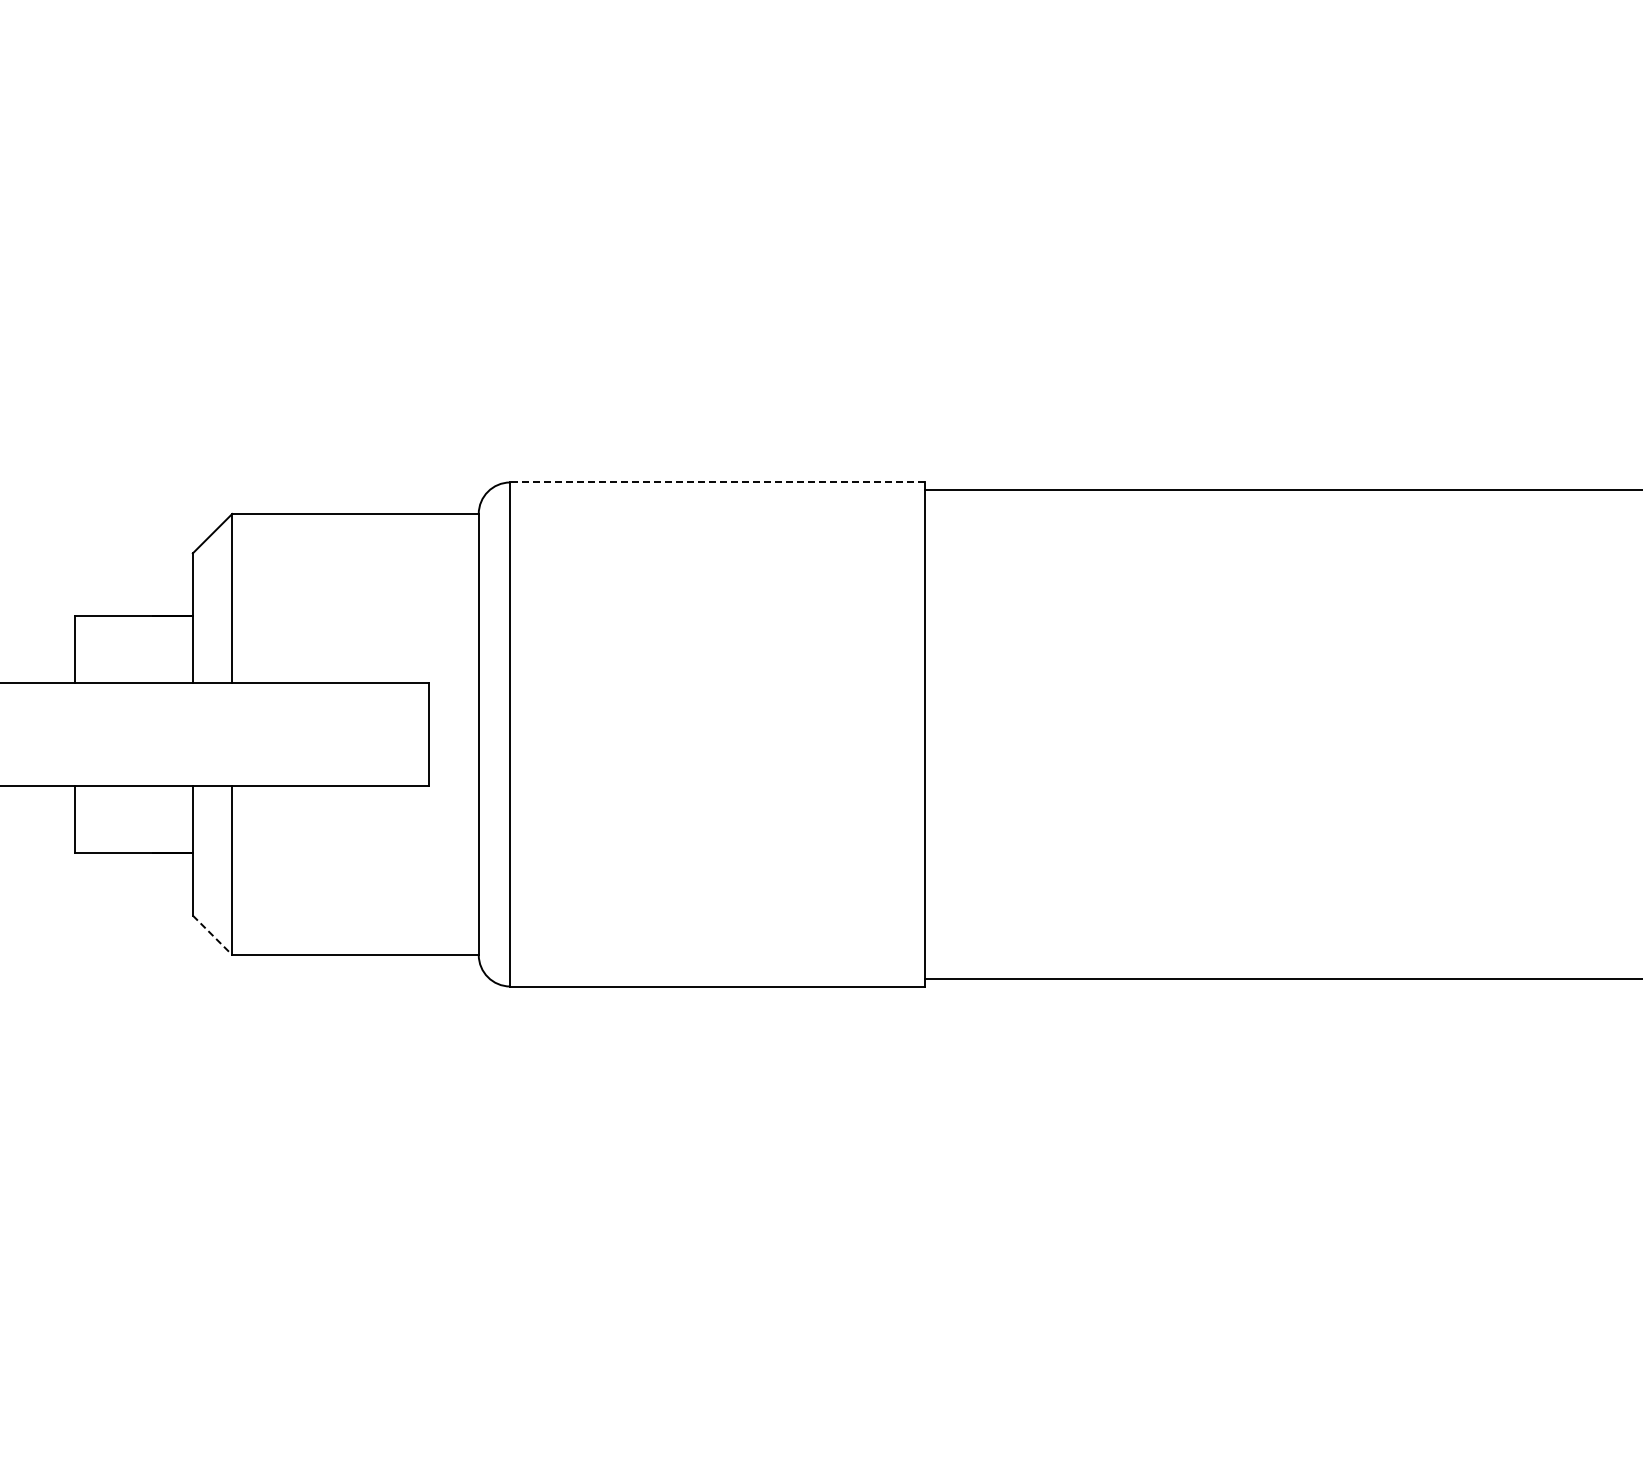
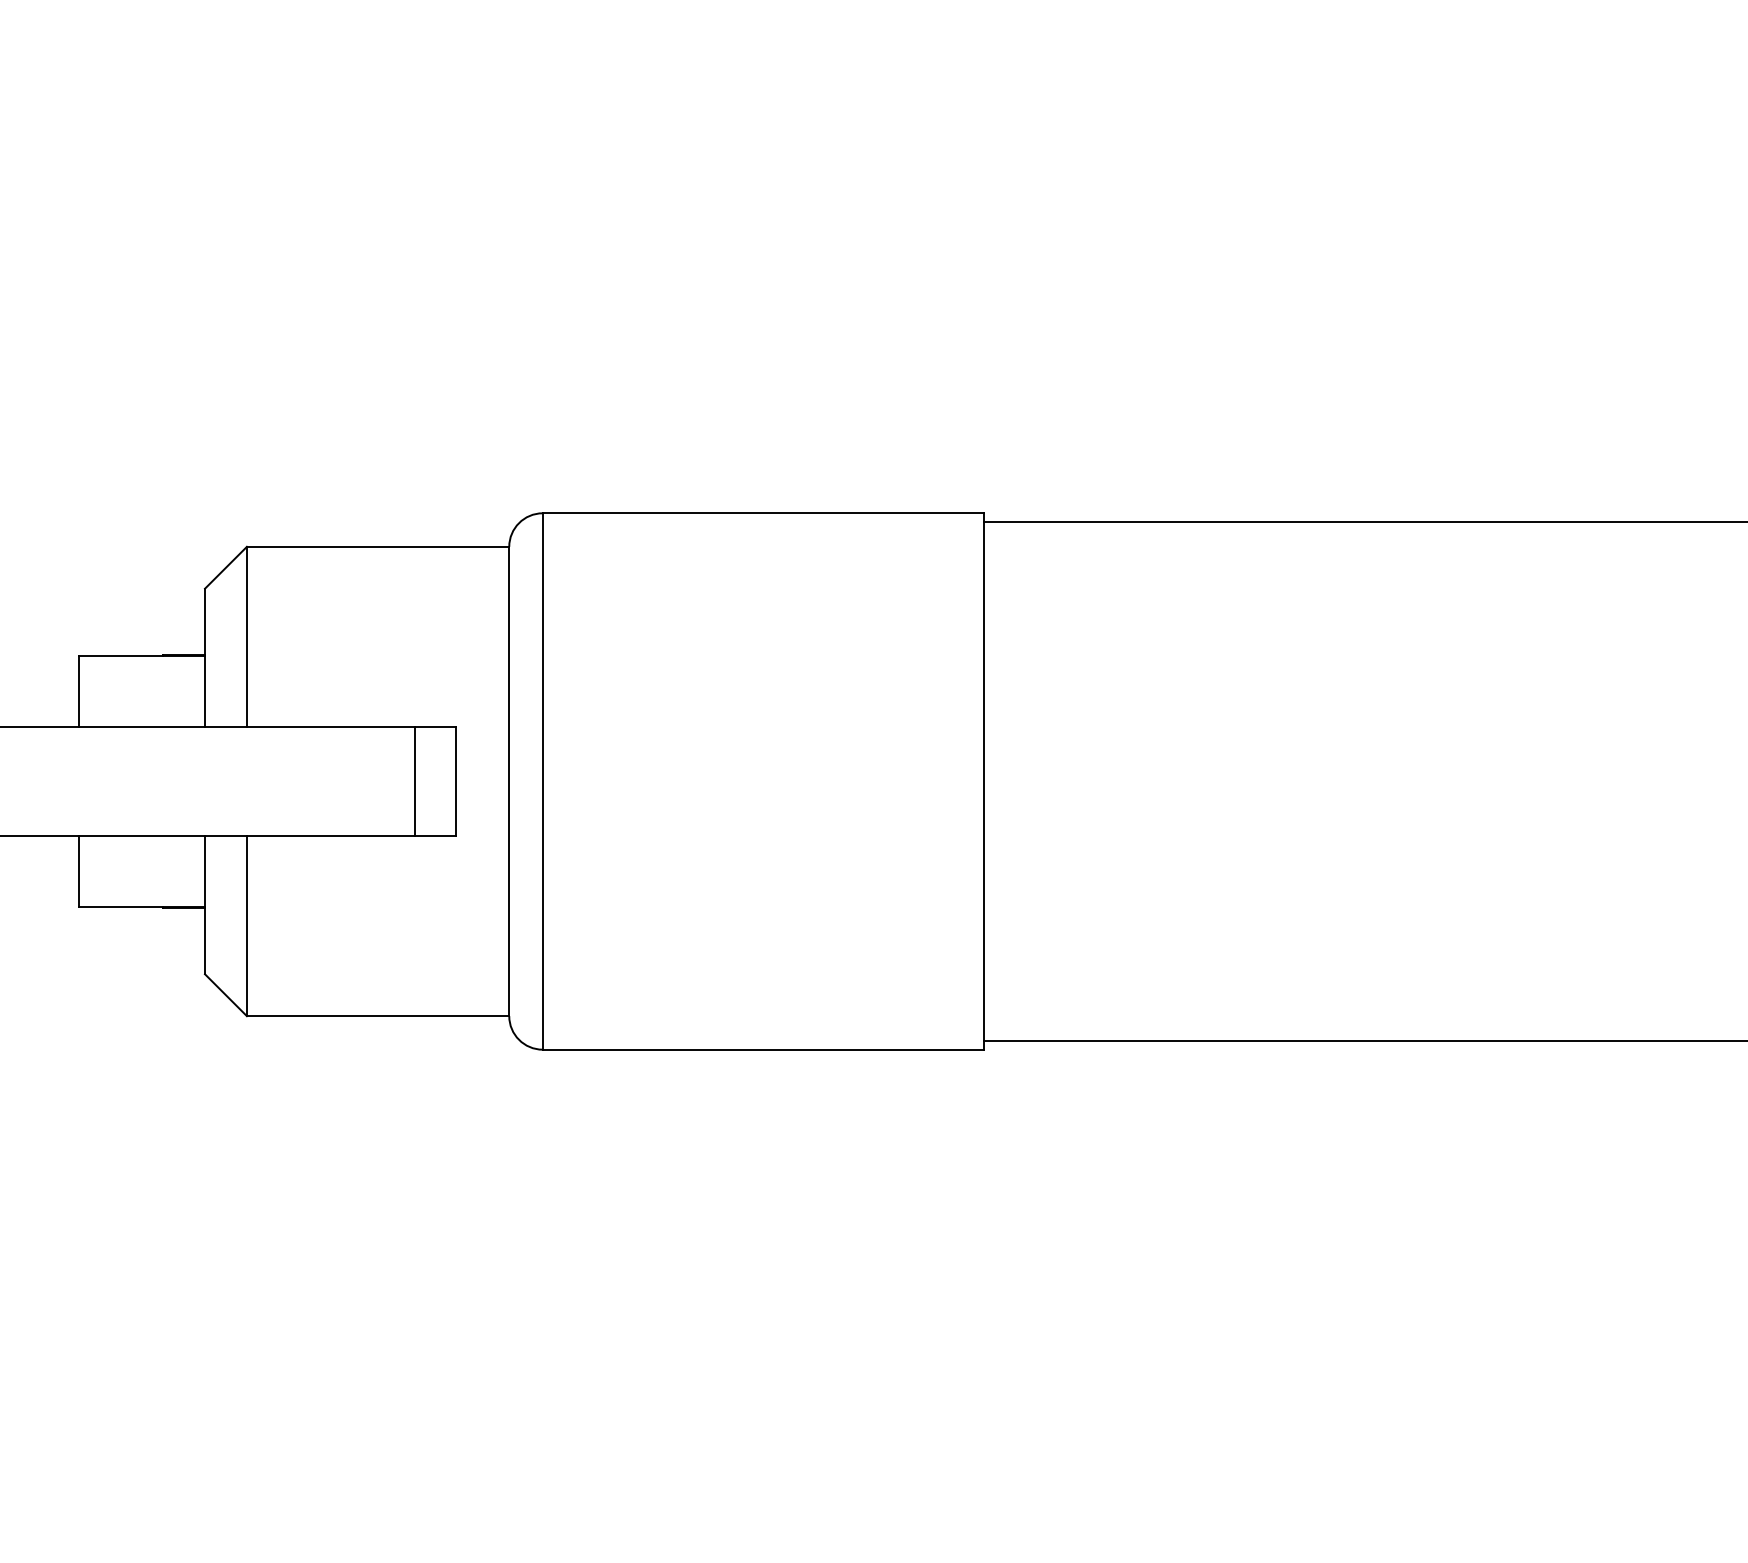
line: (717, 482) -> (763, 513), dashed -> solid
line: (389, 734) -> (414, 781), added
line: (212, 935) -> (225, 995), dashed -> solid

